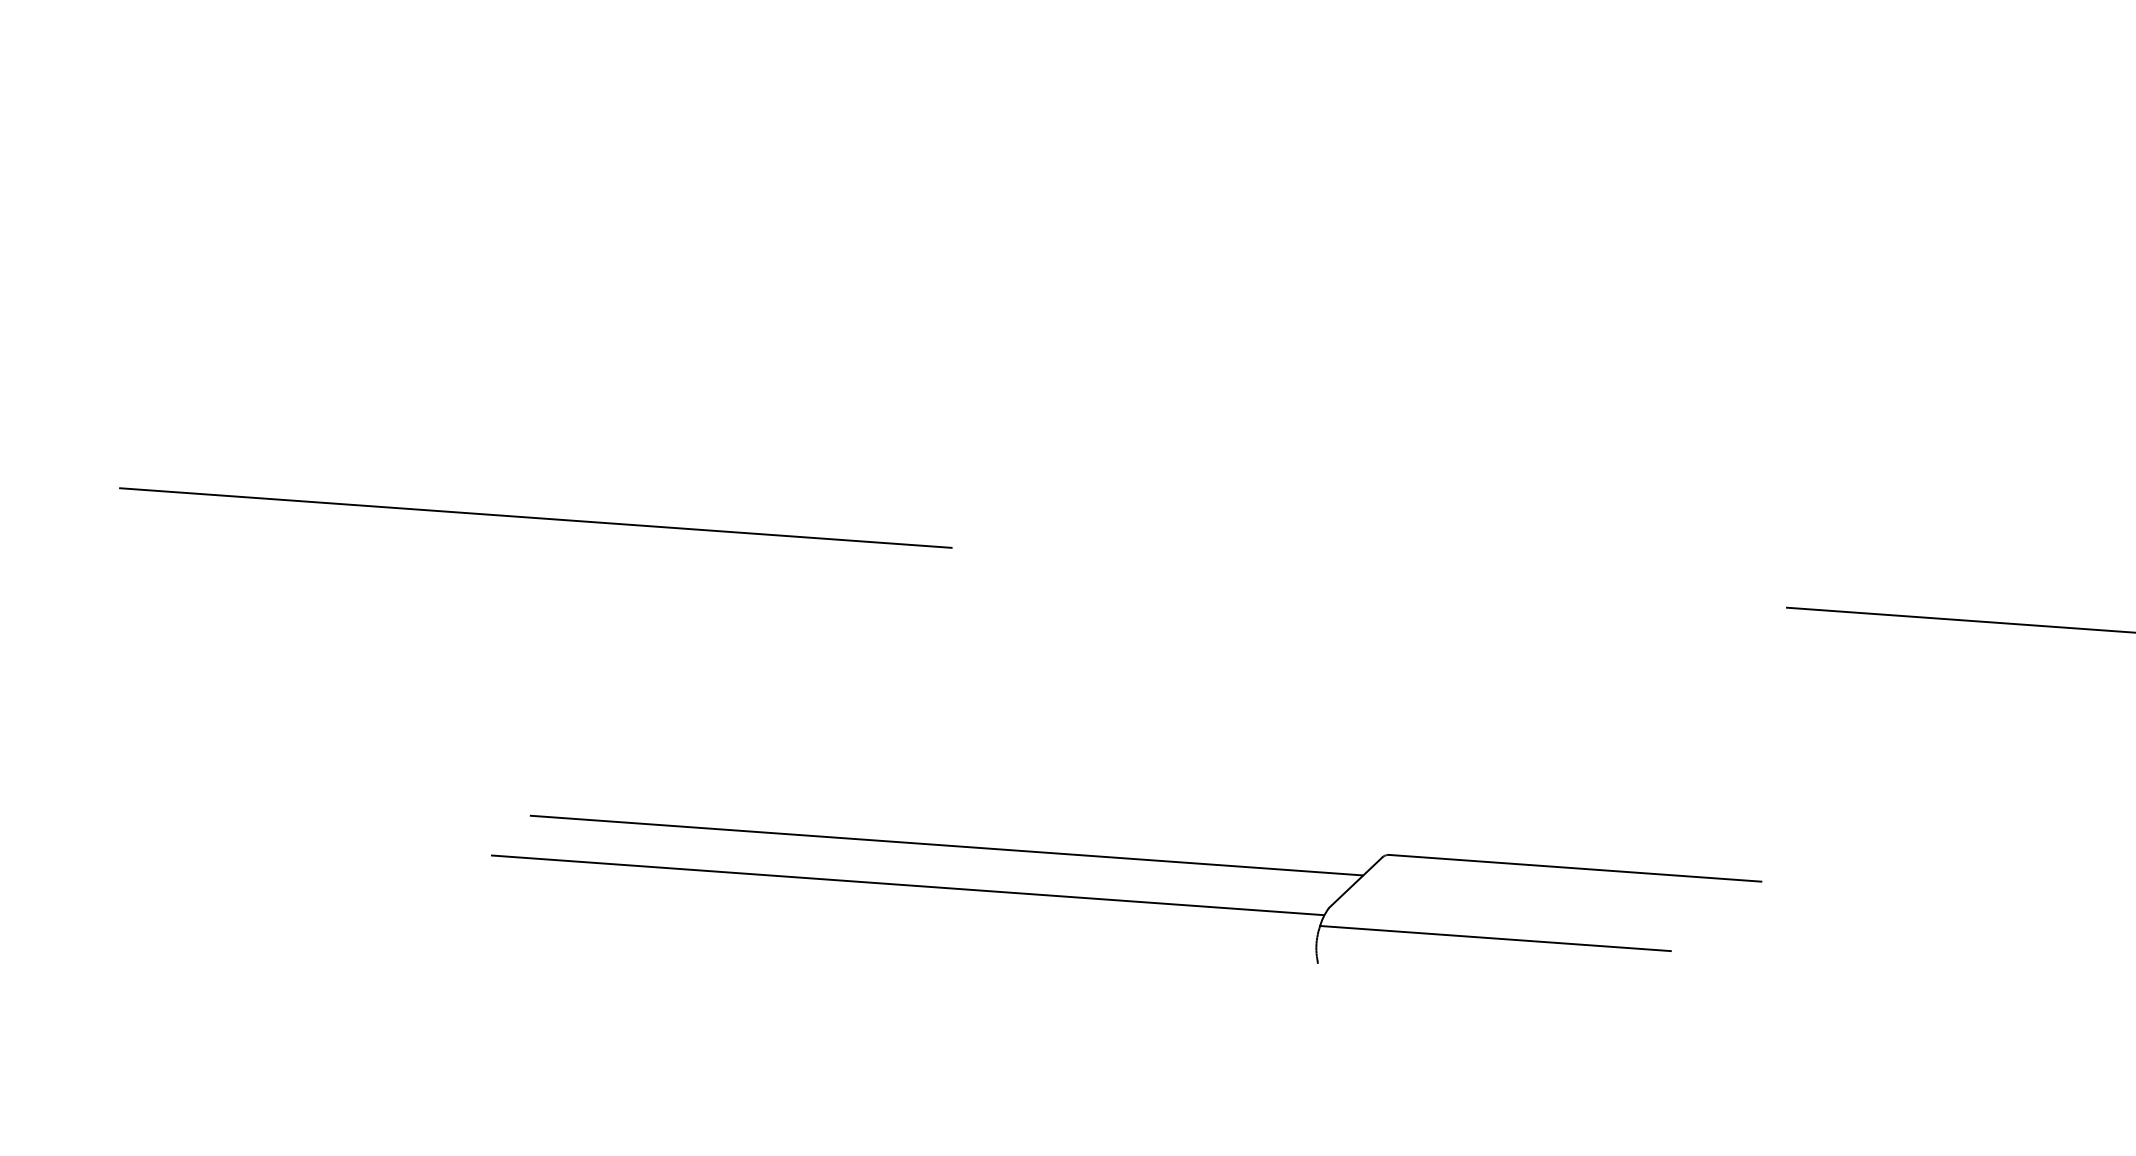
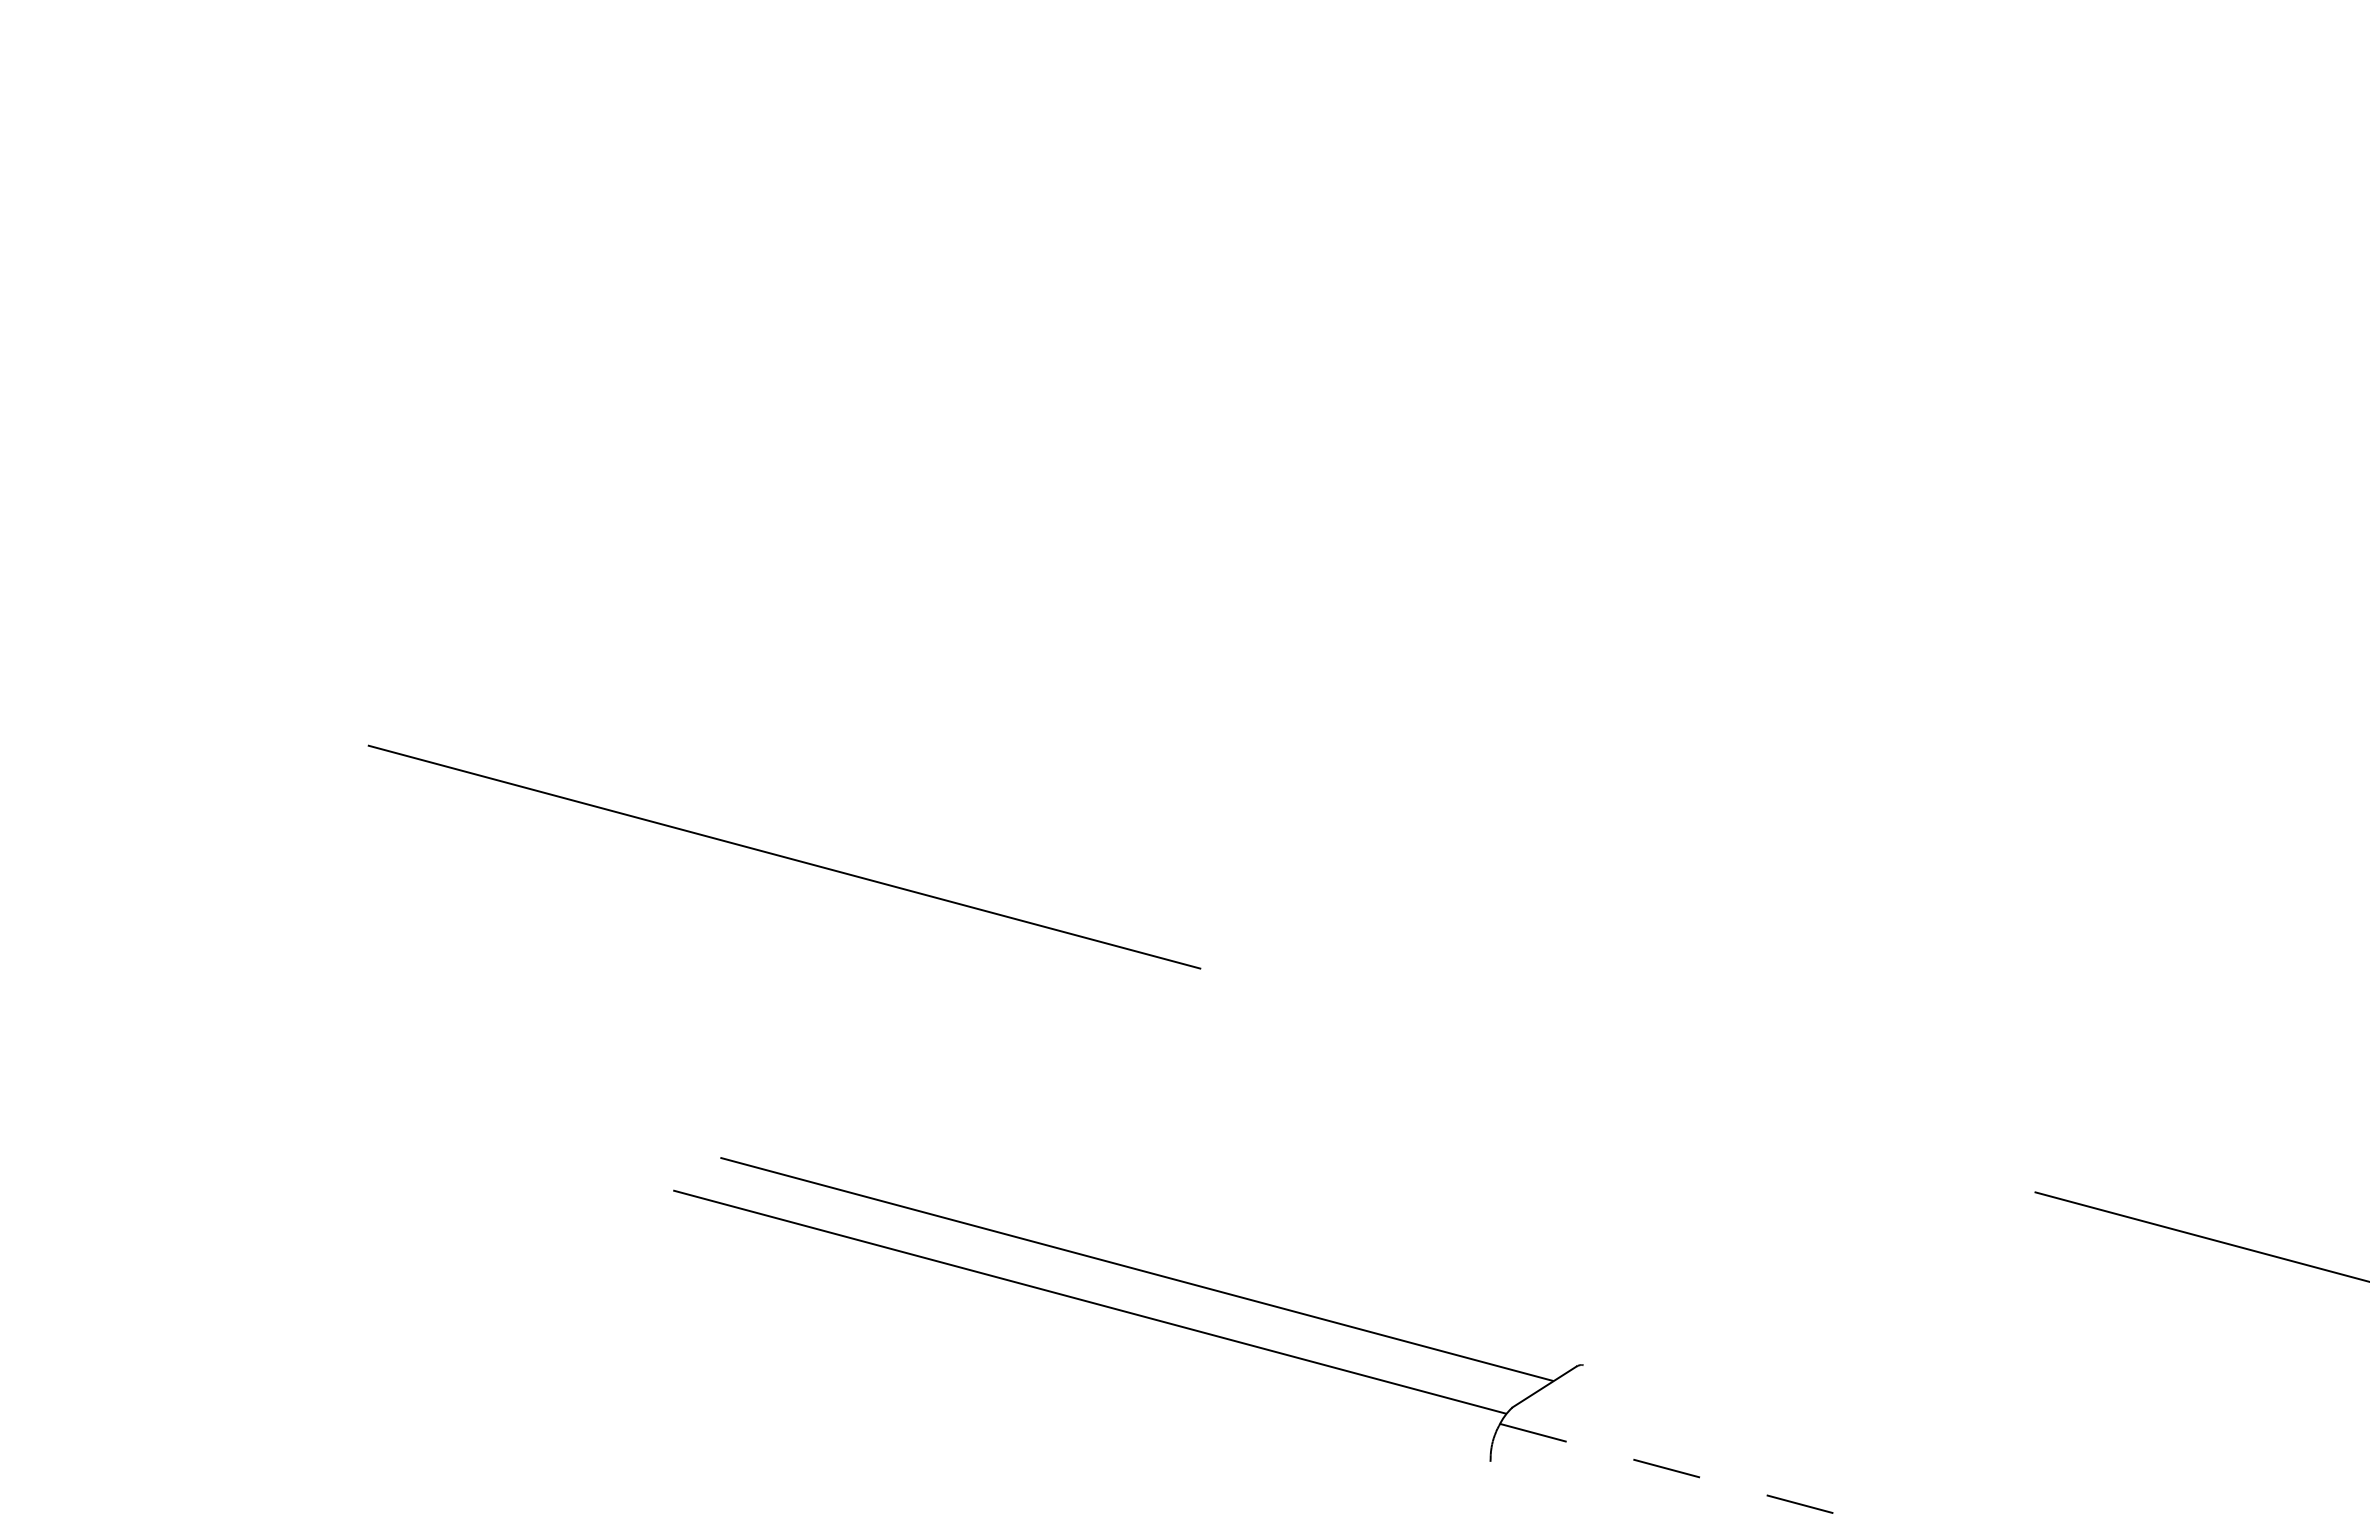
line: (1574, 868) -> (1769, 1415), removed
line: (1495, 938) -> (1675, 1470), solid -> dashed

